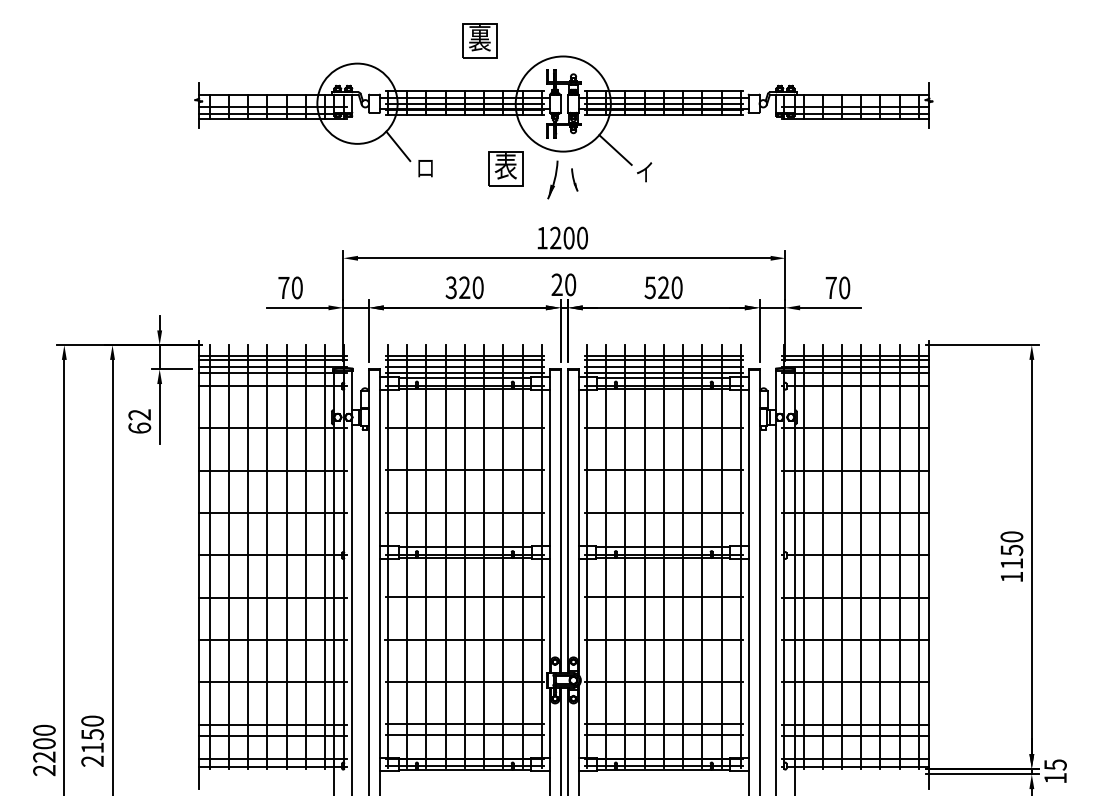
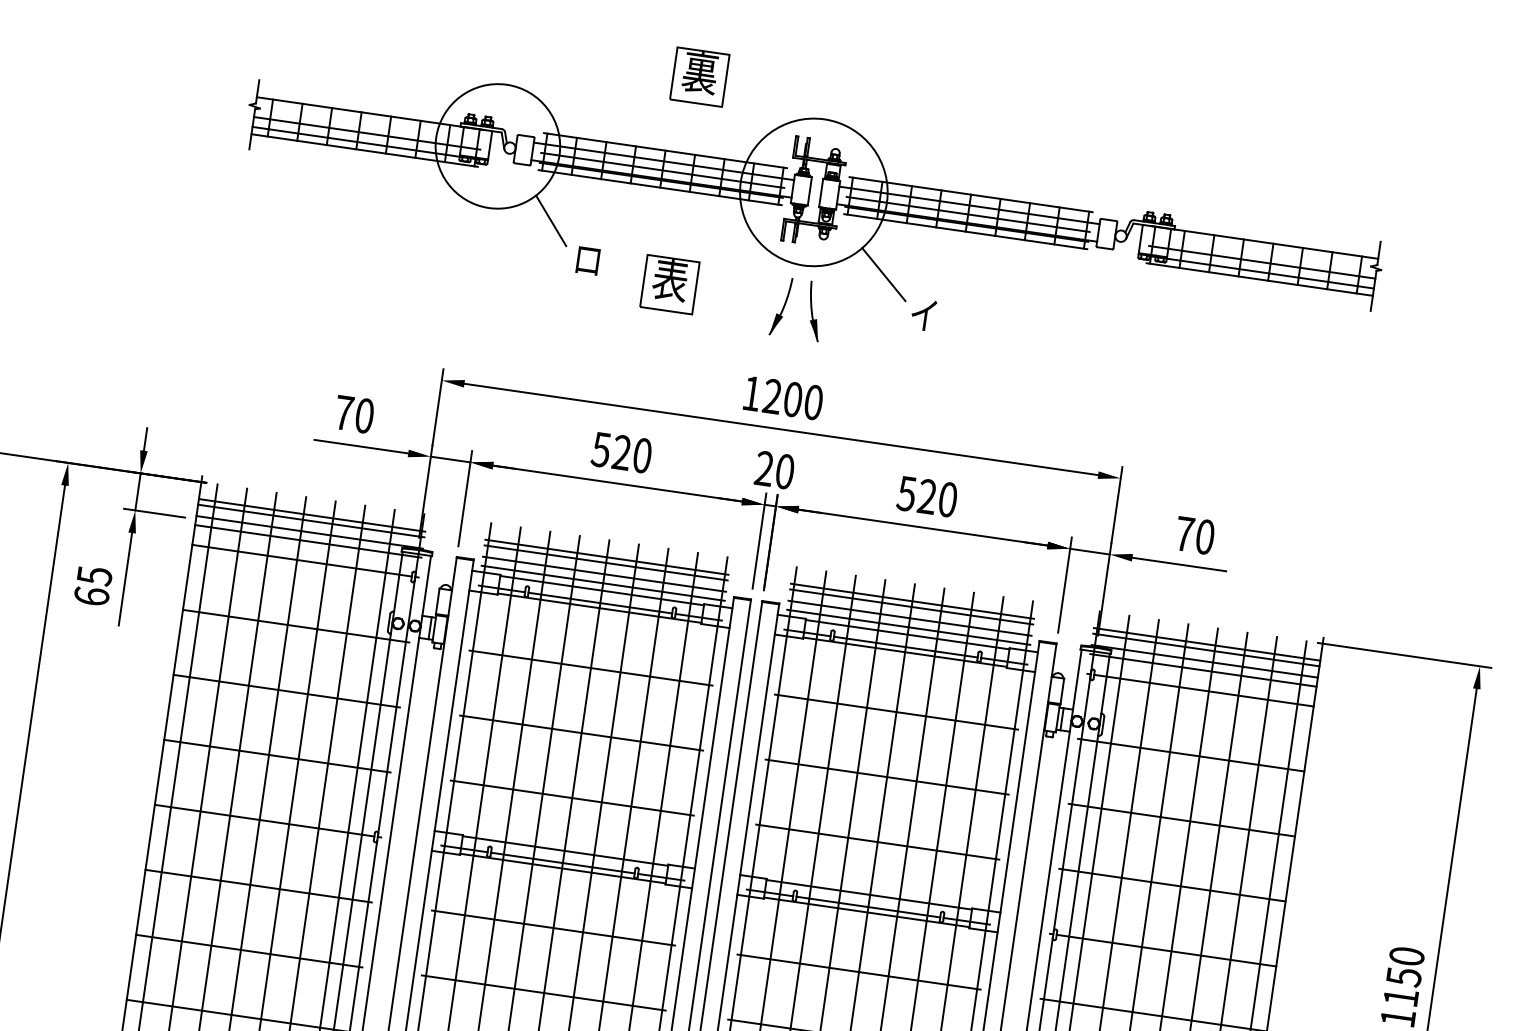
part: (505, 168) -> (669, 283), moved
part: (574, 179) -> (814, 310), size x1.67
text: (451, 287) -> (601, 449), 320 -> 520
text: (139, 414) -> (94, 575), 62 -> 65

